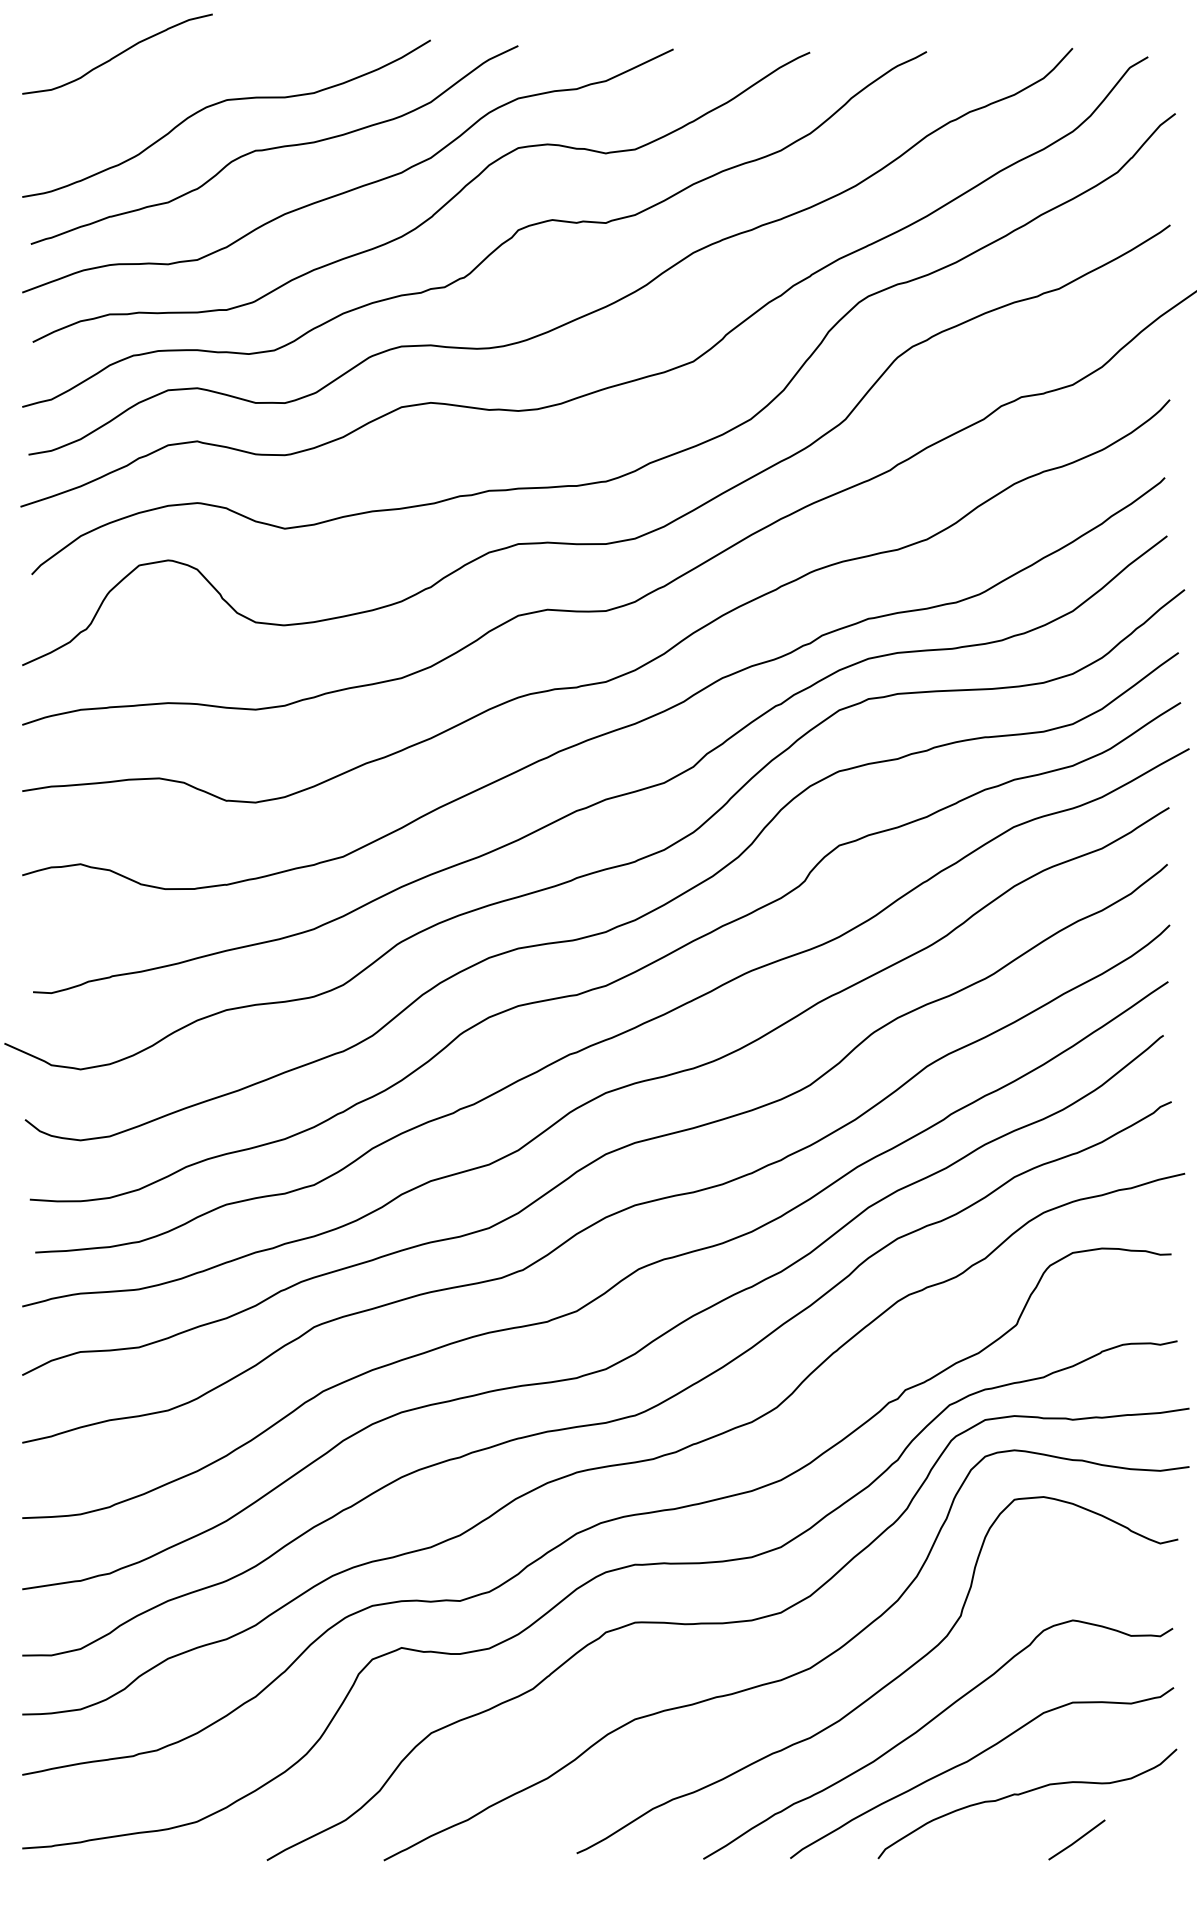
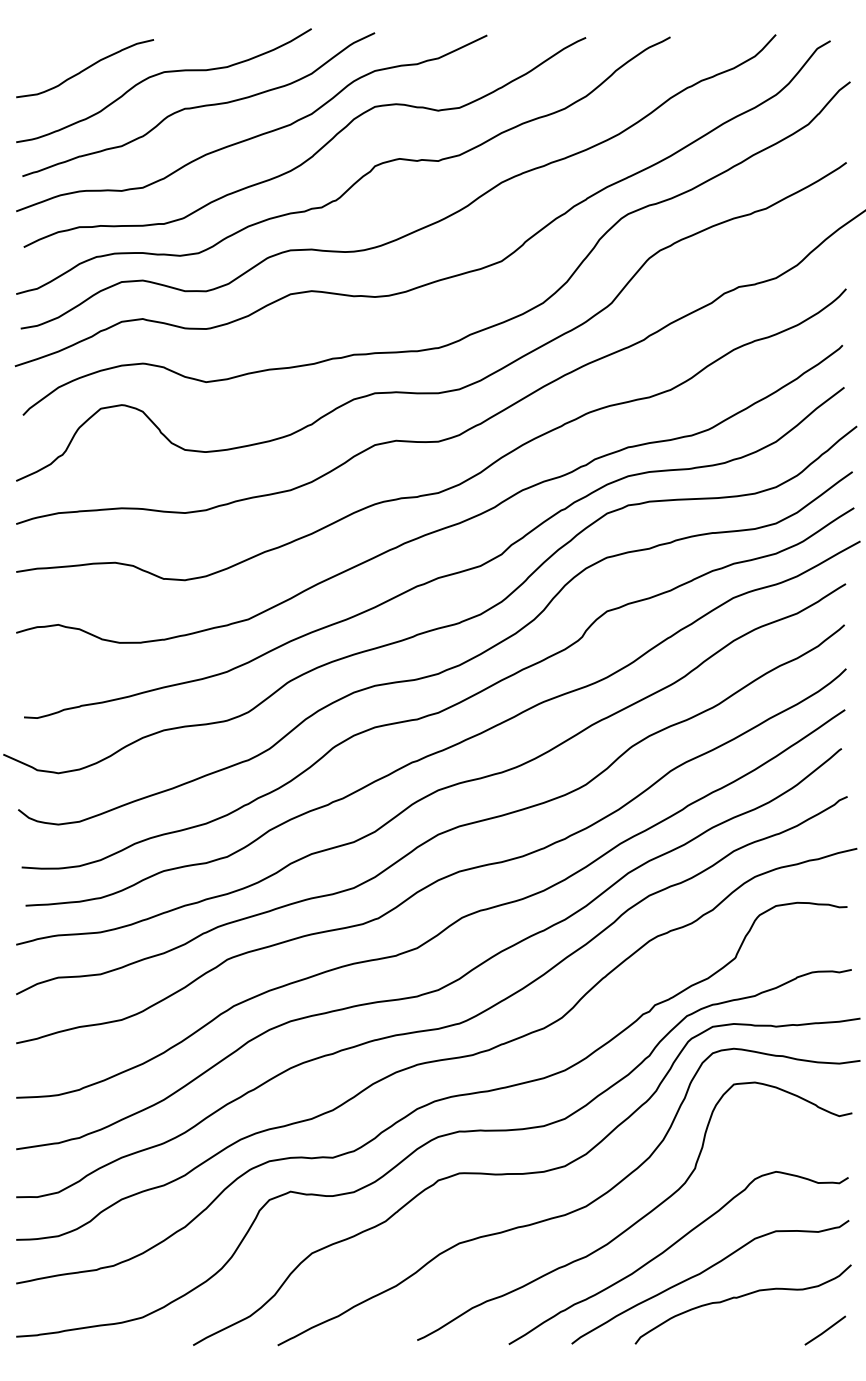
curve: (118, 53) -> (85, 68), moved
line: (1077, 1839) -> (825, 1330), moved

